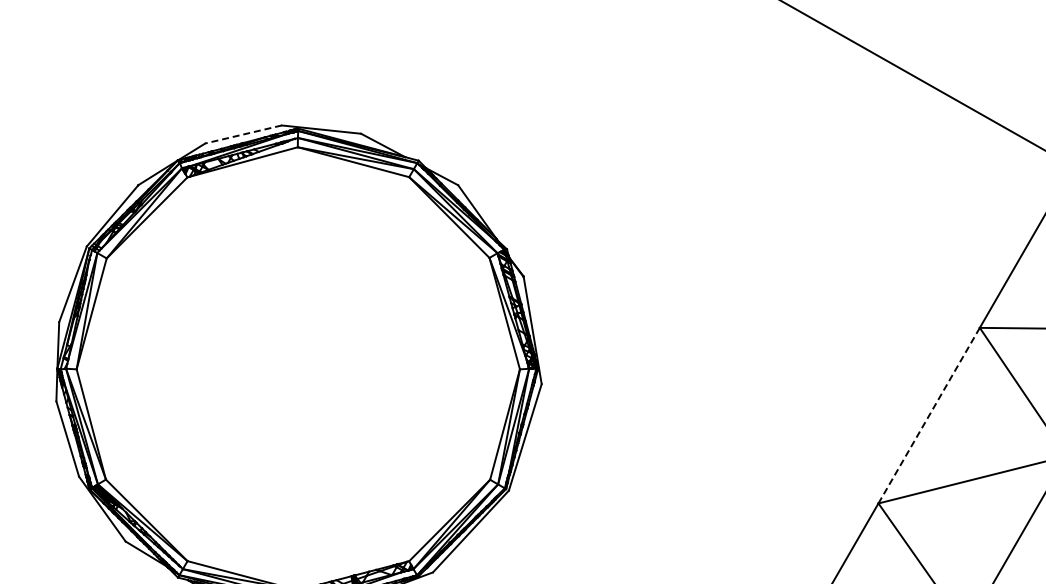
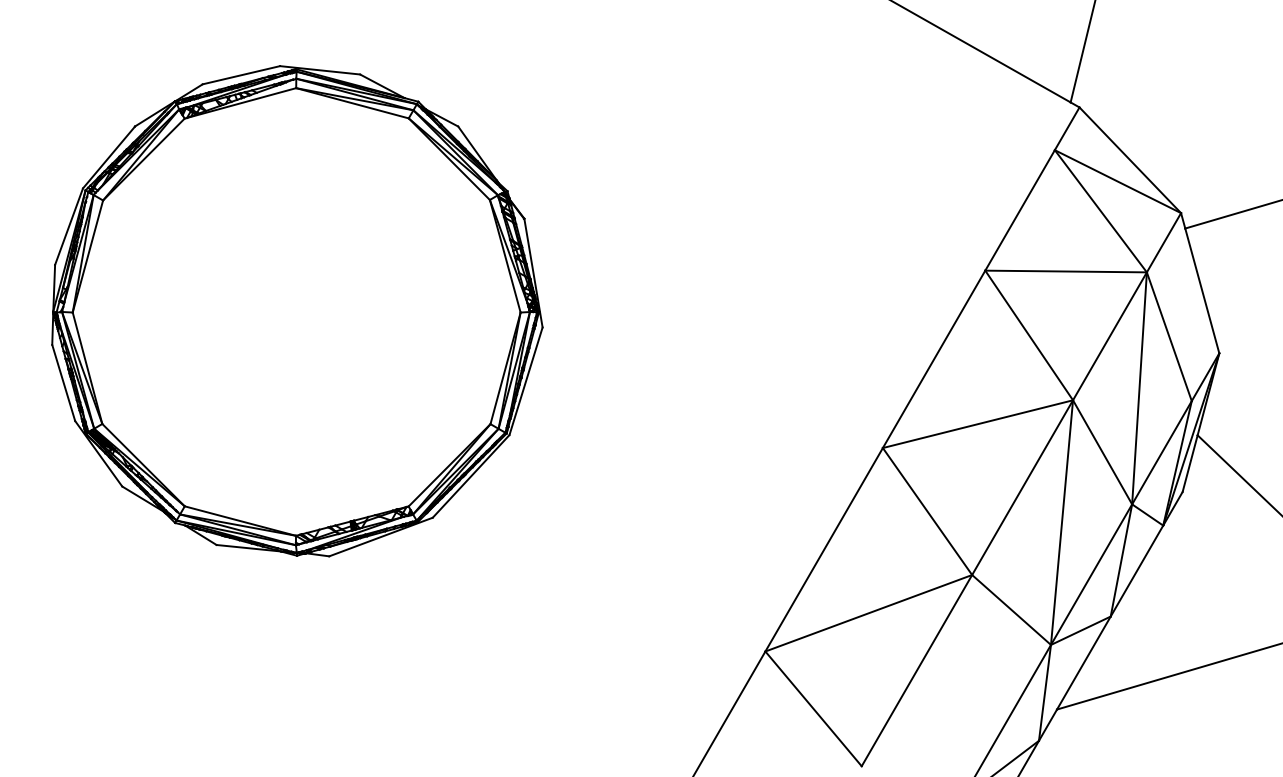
line: (243, 134) -> (241, 75), dashed -> solid
line: (928, 415) -> (933, 359), dashed -> solid

